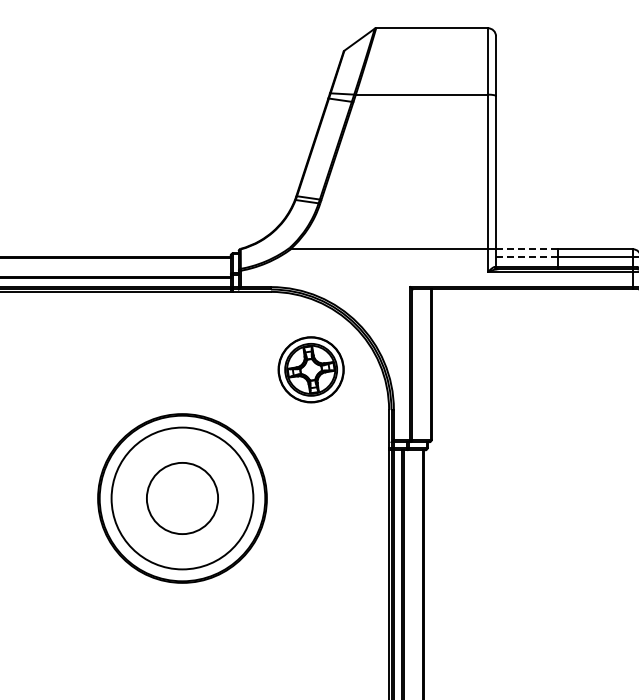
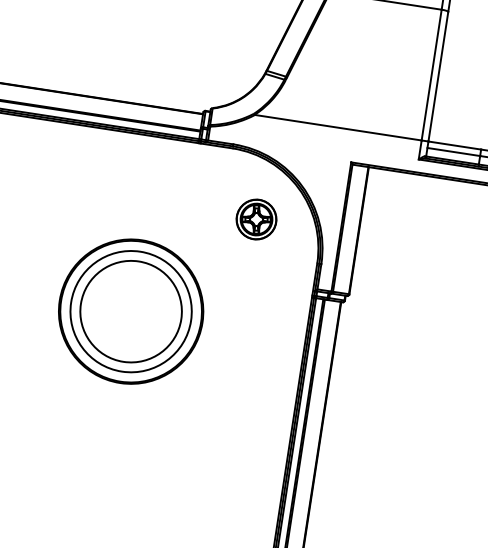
line: (526, 249) -> (454, 145), dashed -> solid
line: (527, 256) -> (454, 151), dashed -> solid
part: (310, 369) -> (256, 219), size x0.71
circle: (182, 498) -> (131, 311), size x1.67

